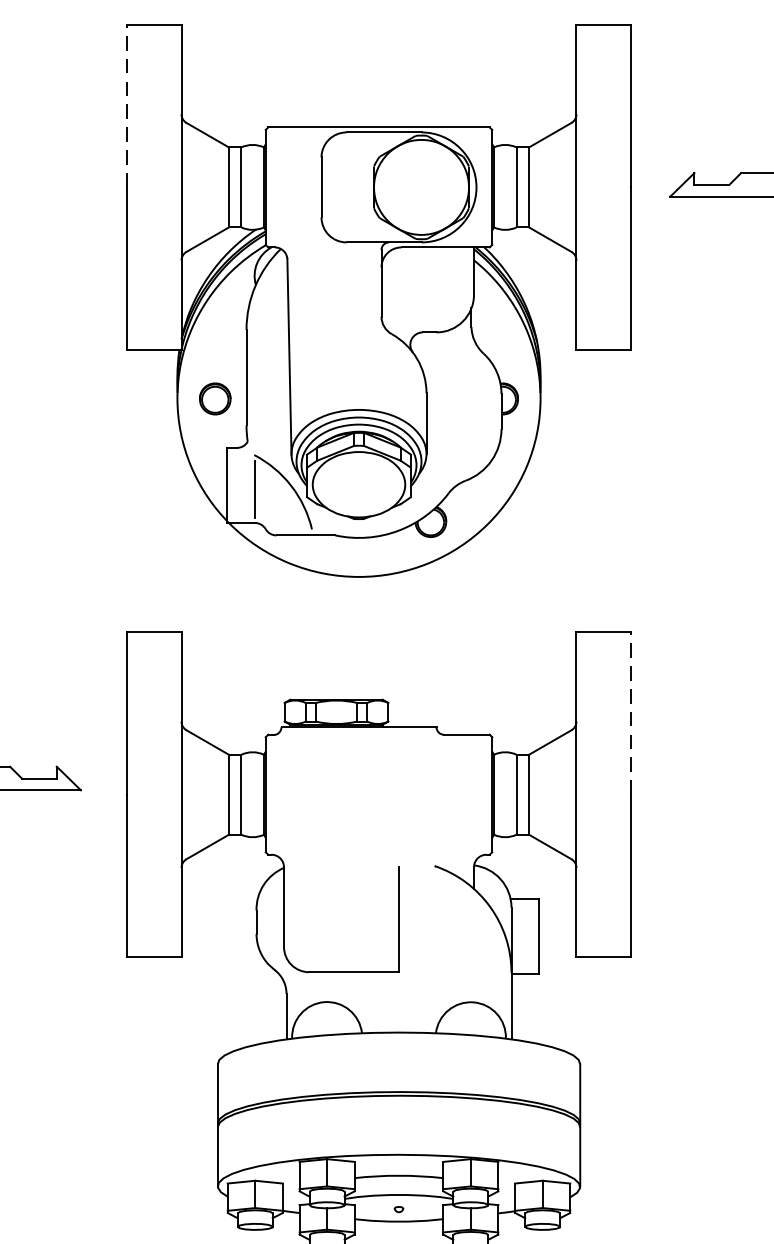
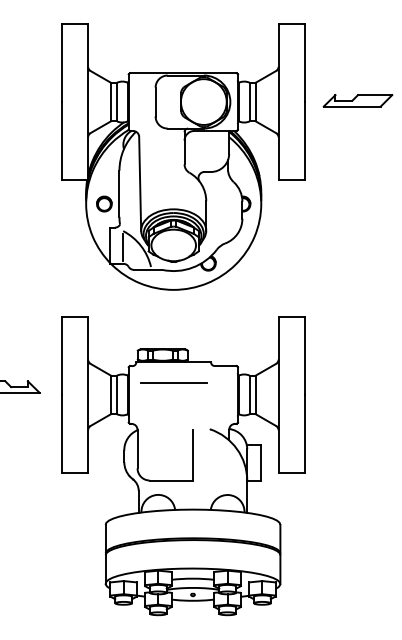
line: (126, 105) -> (61, 62), dashed -> solid
line: (632, 712) -> (305, 355), dashed -> solid
line: (358, 768) -> (173, 382), added

